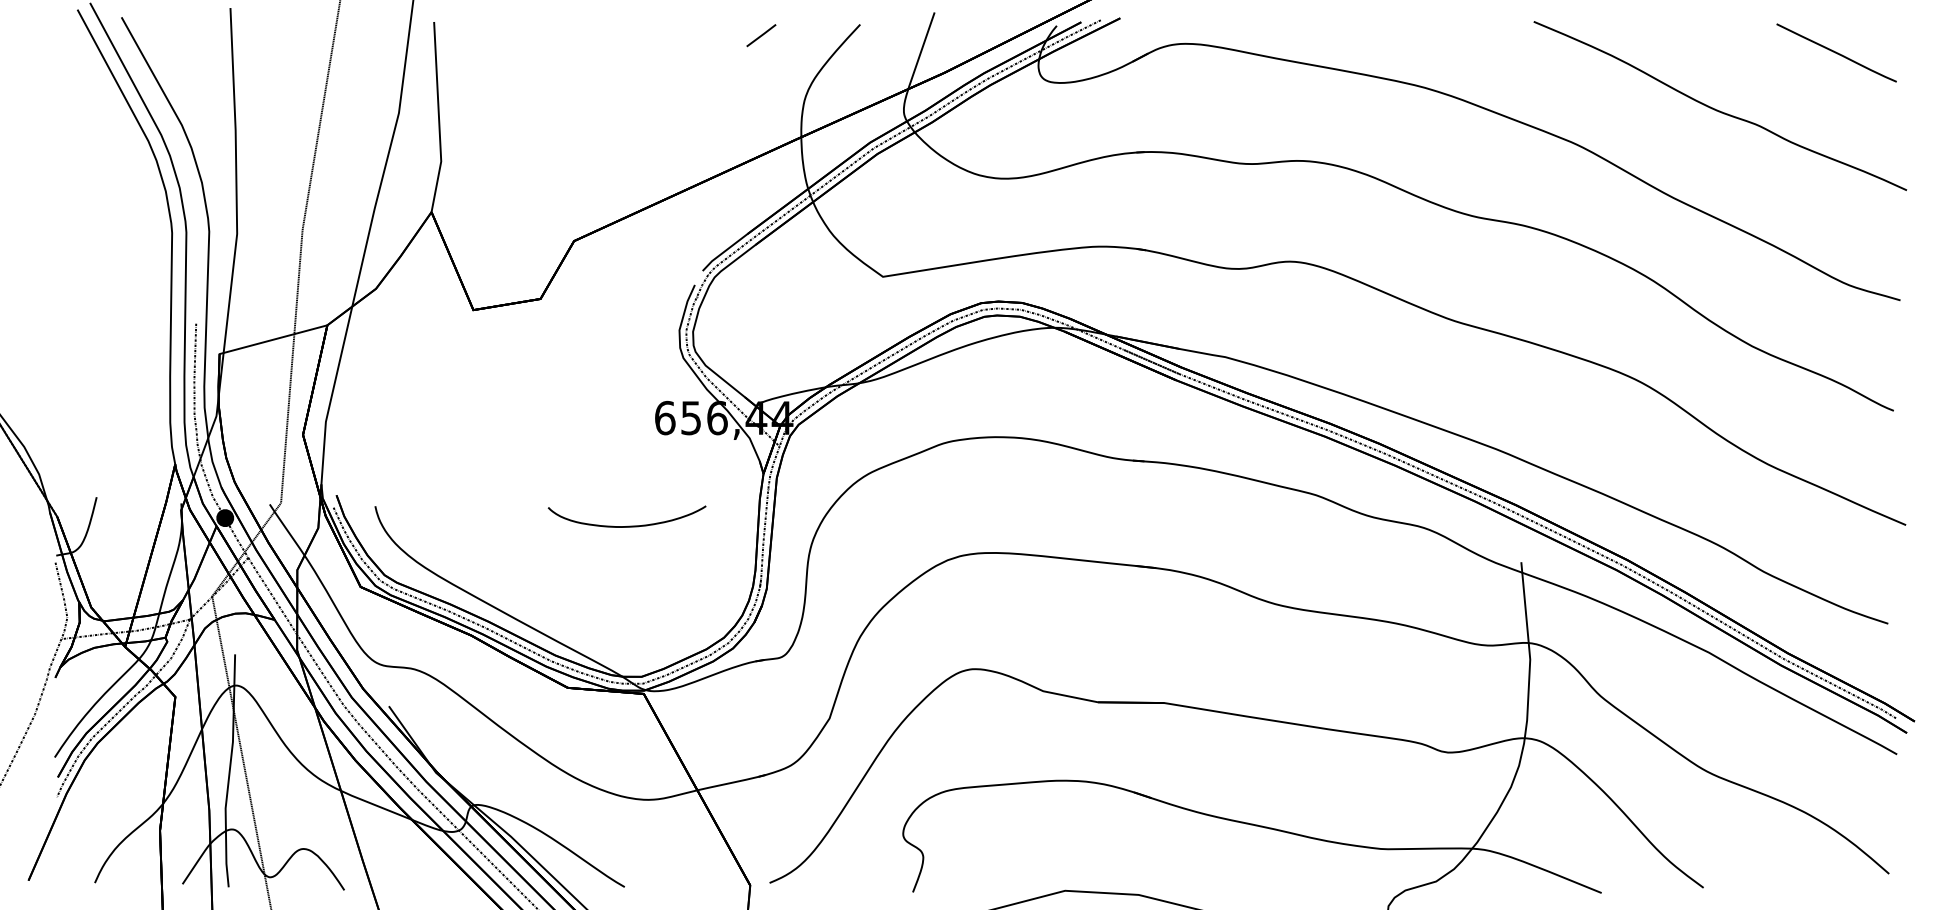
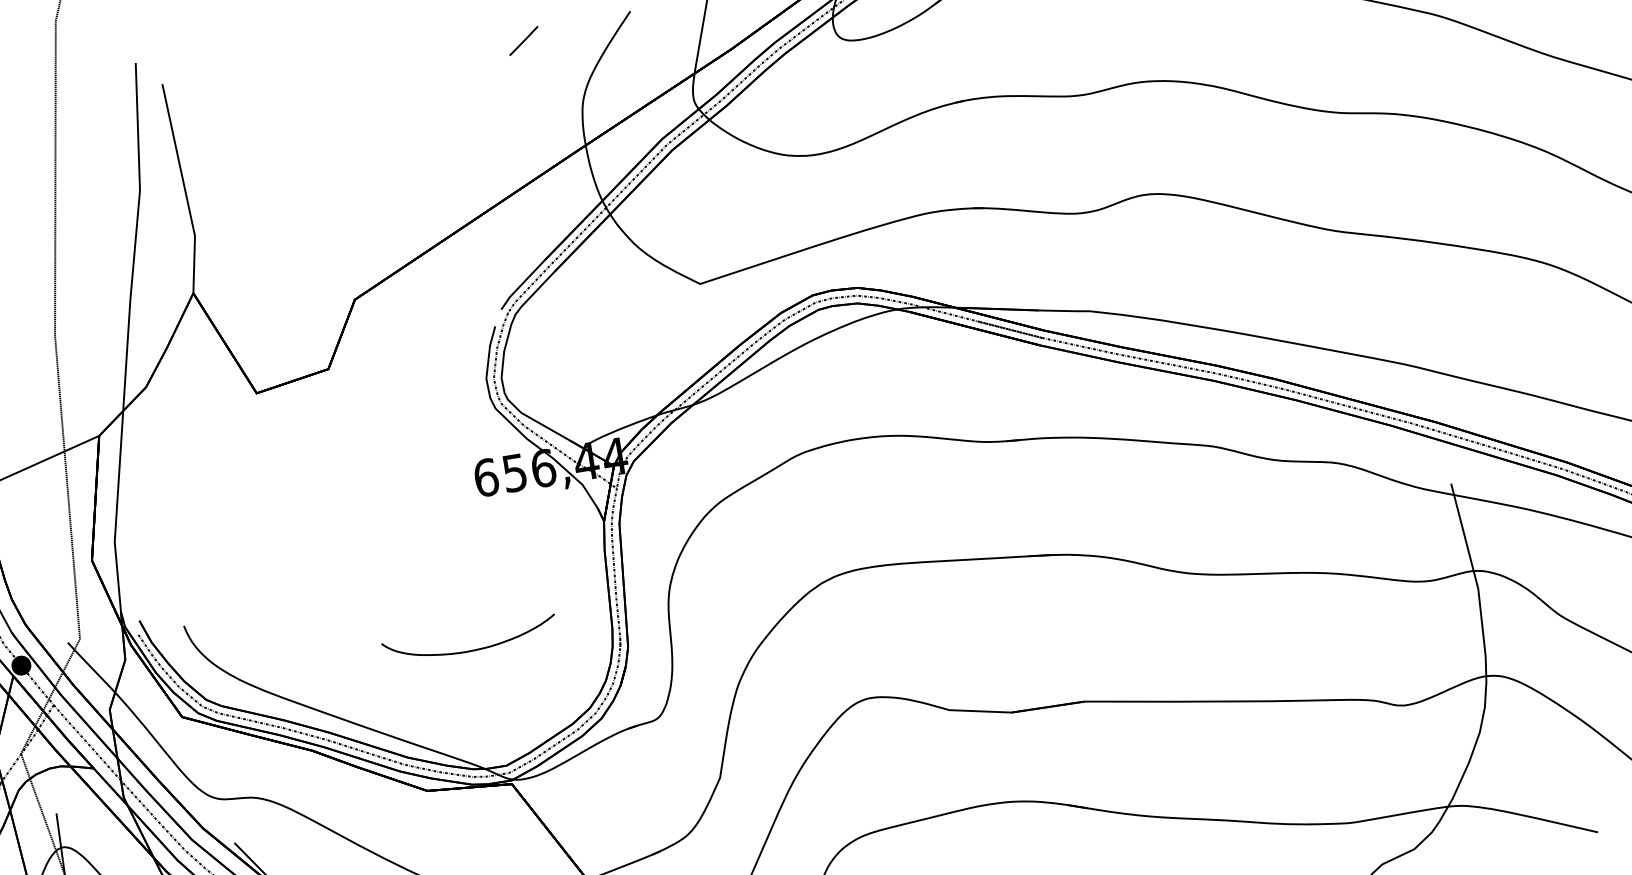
part: (628, 525) -> (472, 649), moved

